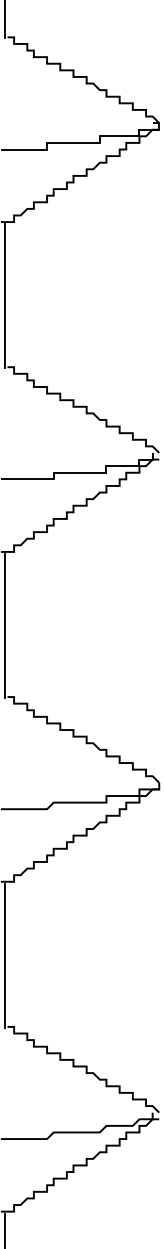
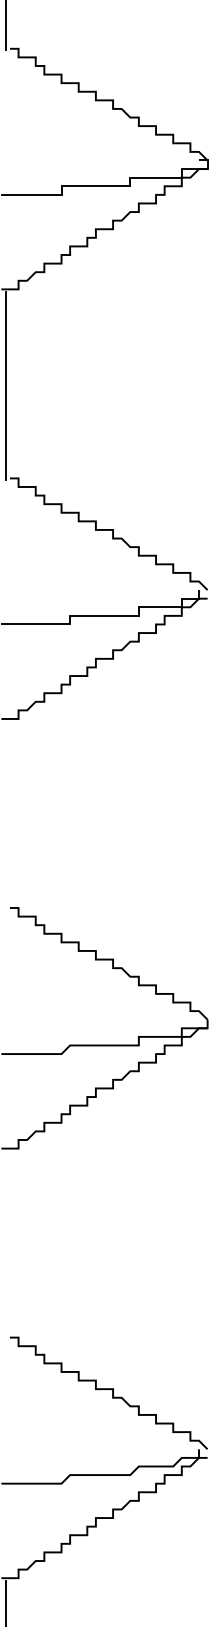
line: (4, 626) -> (6, 815), removed
line: (4, 955) -> (6, 1244), removed

